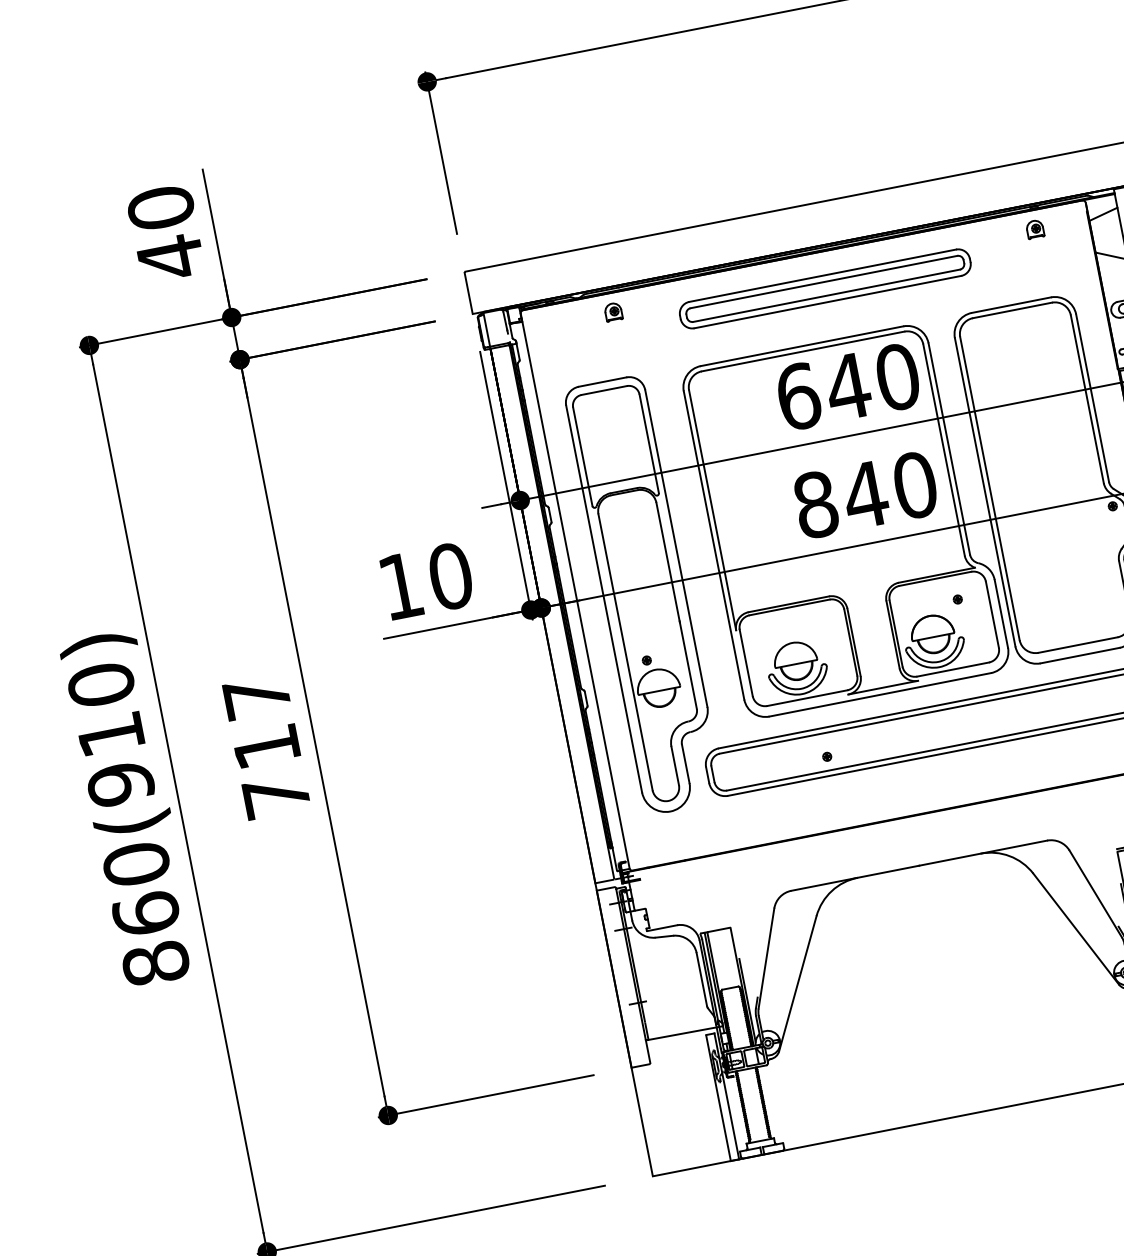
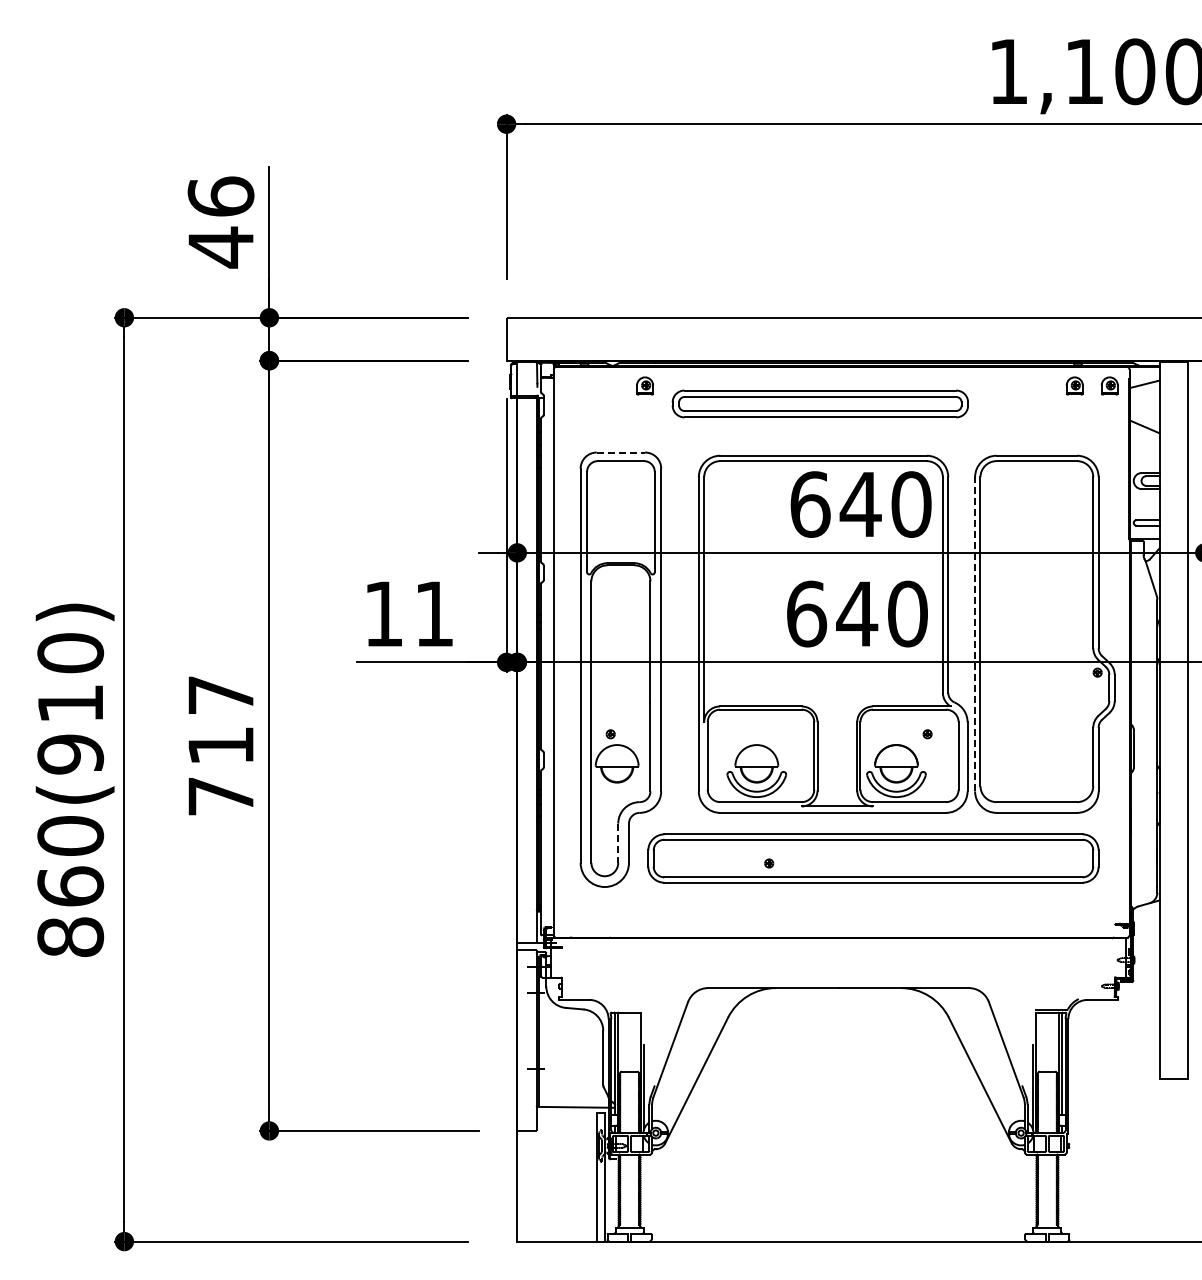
text: (160, 207) -> (220, 196), 40 -> 46
part: (1069, 222) -> (1109, 385), added
part: (824, 288) -> (819, 403), moved
line: (603, 381) -> (621, 452), solid -> dashed
line: (985, 491) -> (975, 633), solid -> dashed
text: (816, 504) -> (807, 613), 840 -> 640
text: (450, 575) -> (434, 613), 10 -> 11
line: (675, 766) -> (618, 843), solid -> dashed

